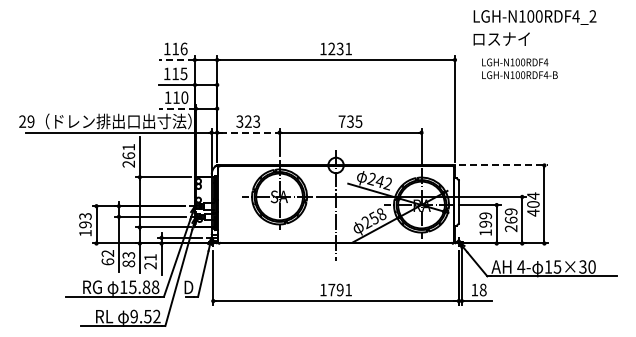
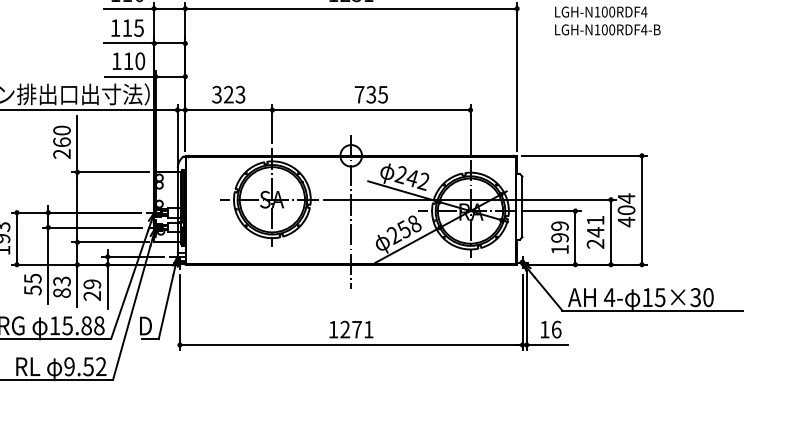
line: (176, 60) -> (128, 9), dashed -> solid
line: (177, 108) -> (129, 76), dashed -> solid
line: (248, 132) -> (229, 109), dashed -> solid
text: (128, 146) -> (61, 129), 261 -> 260
line: (503, 165) -> (584, 155), dashed -> solid
text: (510, 216) -> (594, 227), 269 -> 241
text: (107, 257) -> (32, 284), 62 -> 55
text: (150, 257) -> (92, 284), 21 -> 29
text: (335, 289) -> (350, 328), 1791 -> 1271
text: (482, 289) -> (555, 328), 18 -> 16

